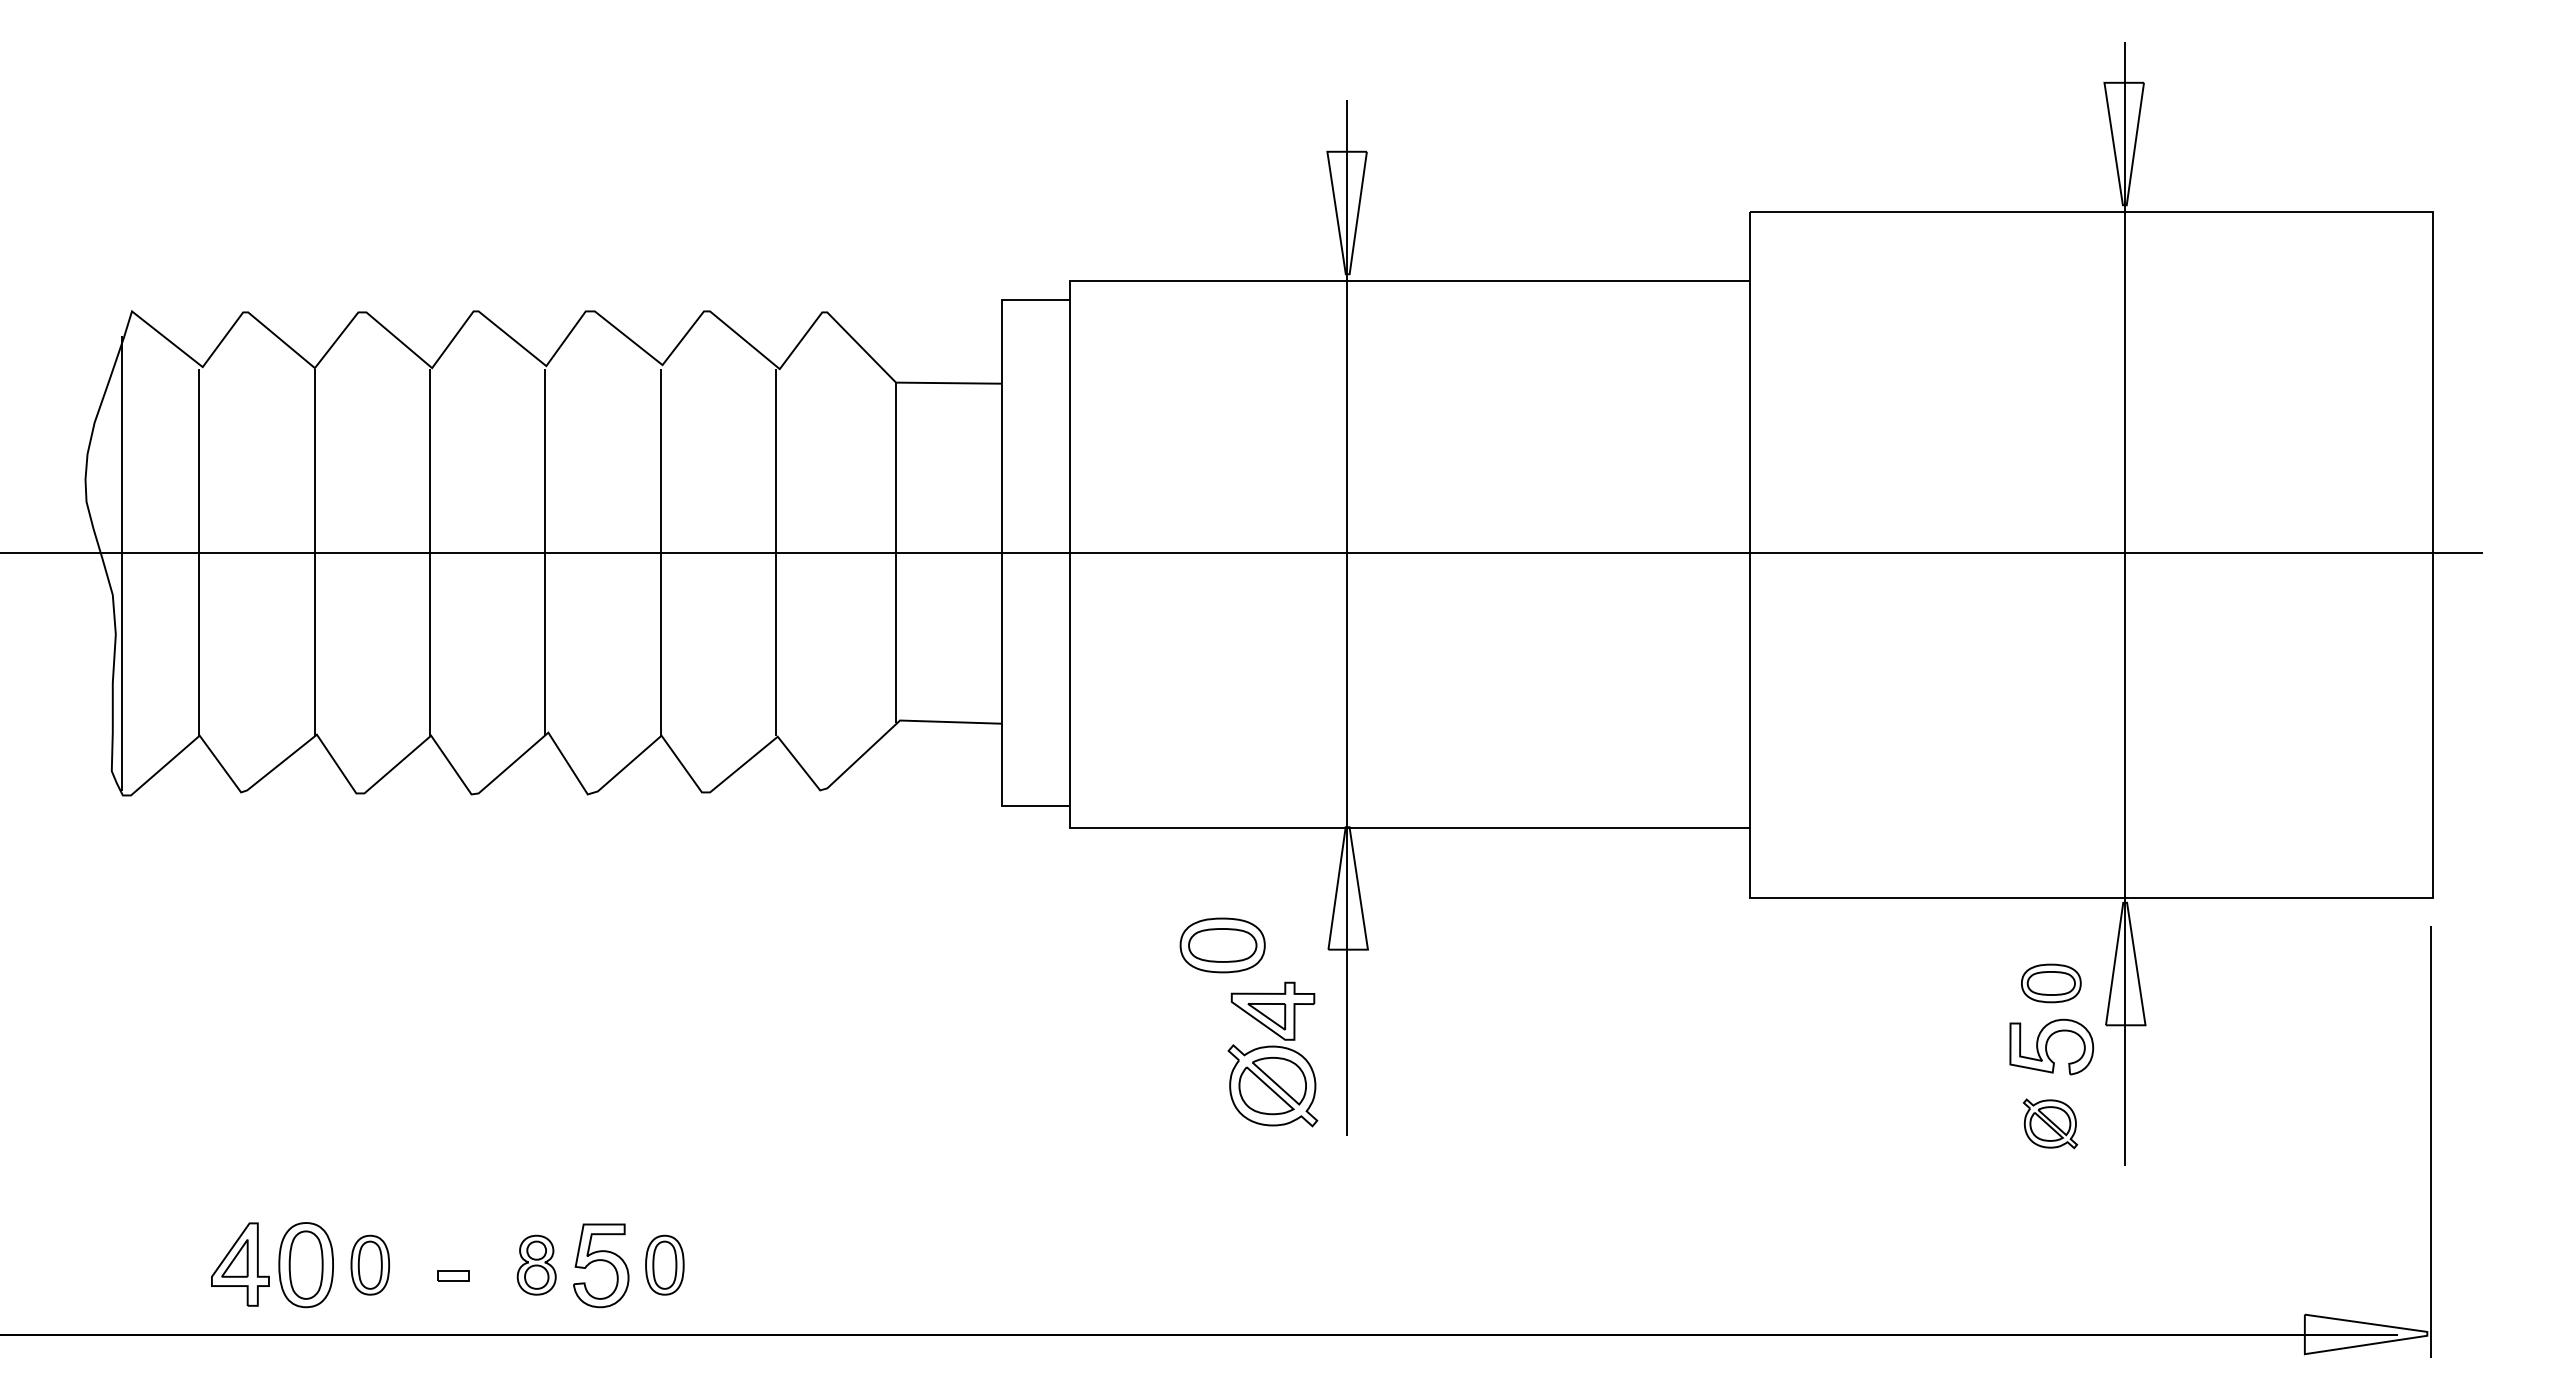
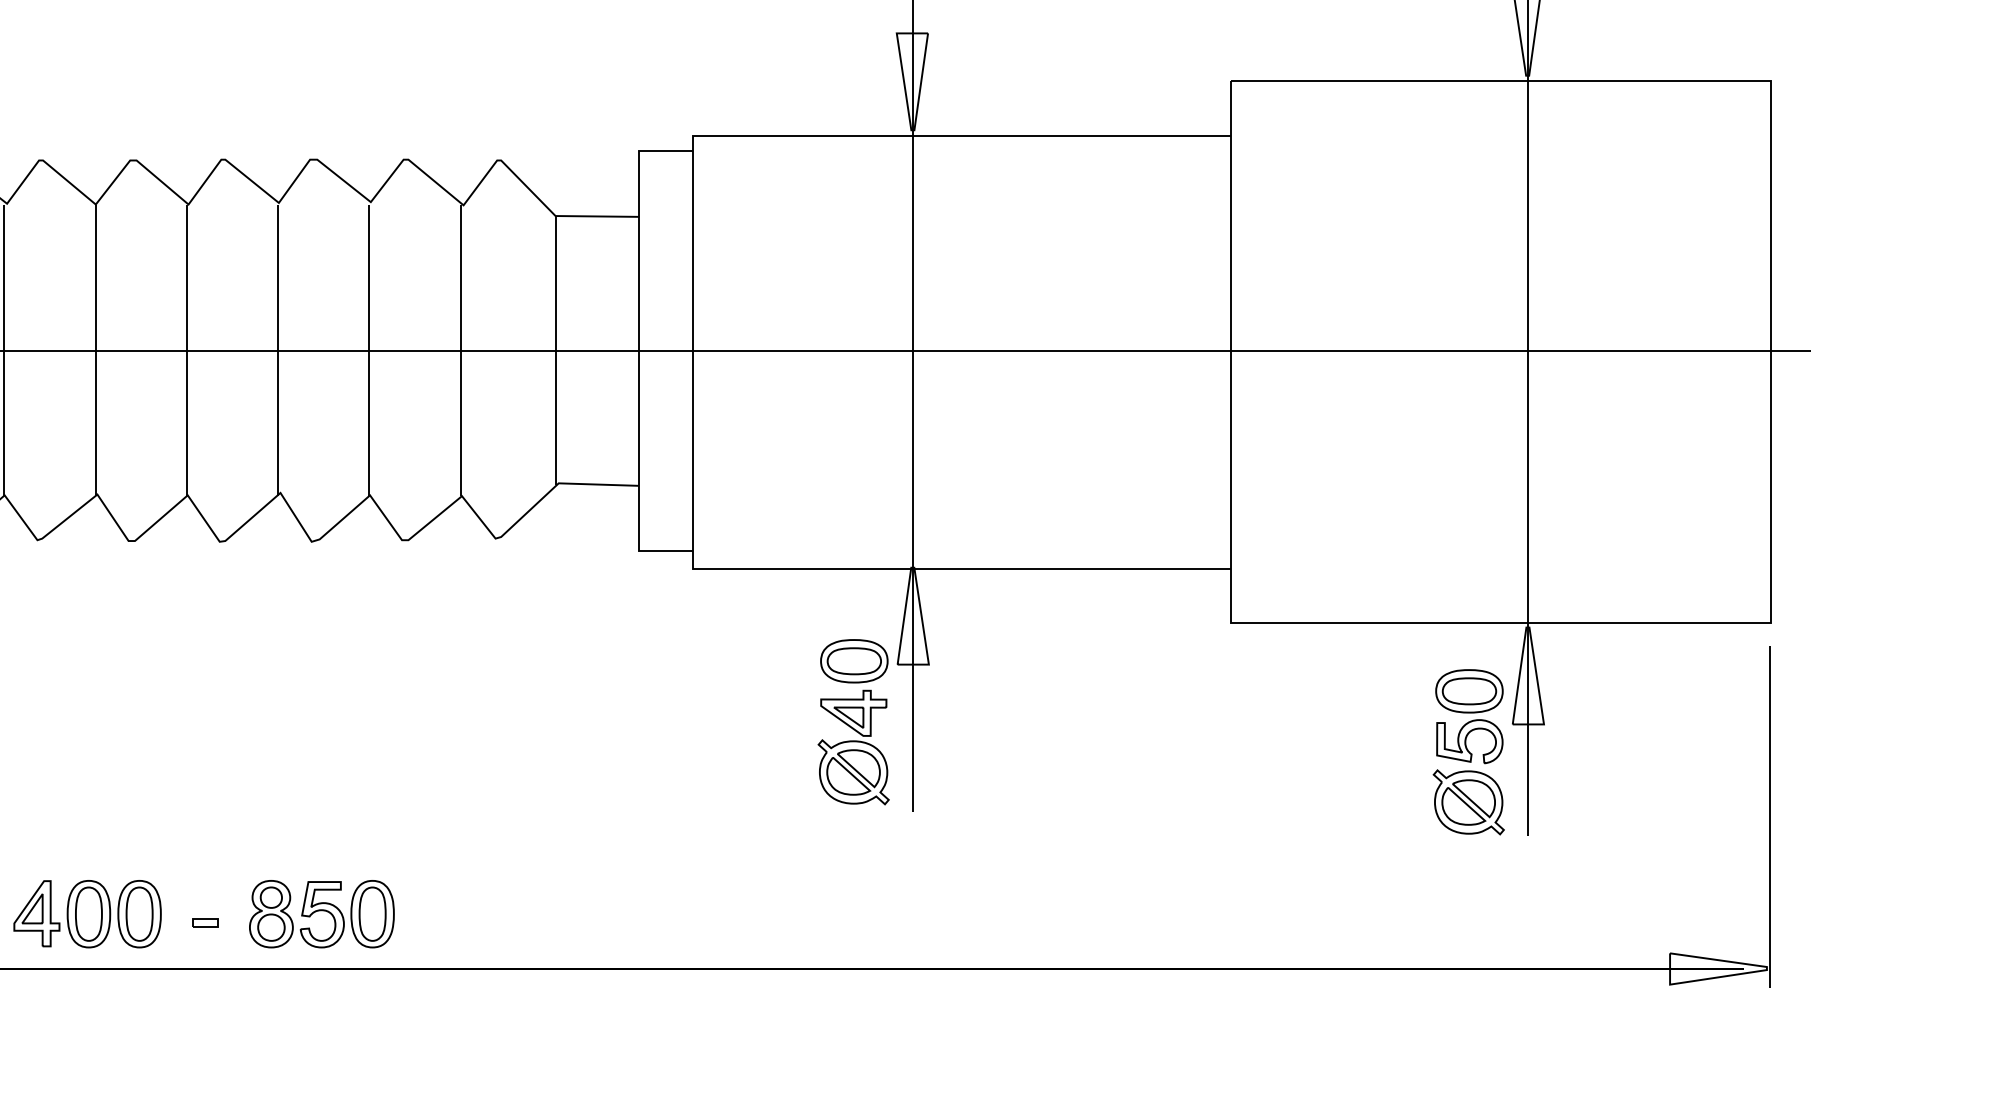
part: (1222, 945) -> (854, 661), moved
part: (2051, 983) -> (1469, 691), size x1.43
part: (2050, 1123) -> (1468, 802), size x1.67
part: (370, 1265) -> (139, 914), size x1.43
part: (536, 1265) -> (271, 914), size x1.43
part: (664, 1265) -> (372, 914), size x1.43

